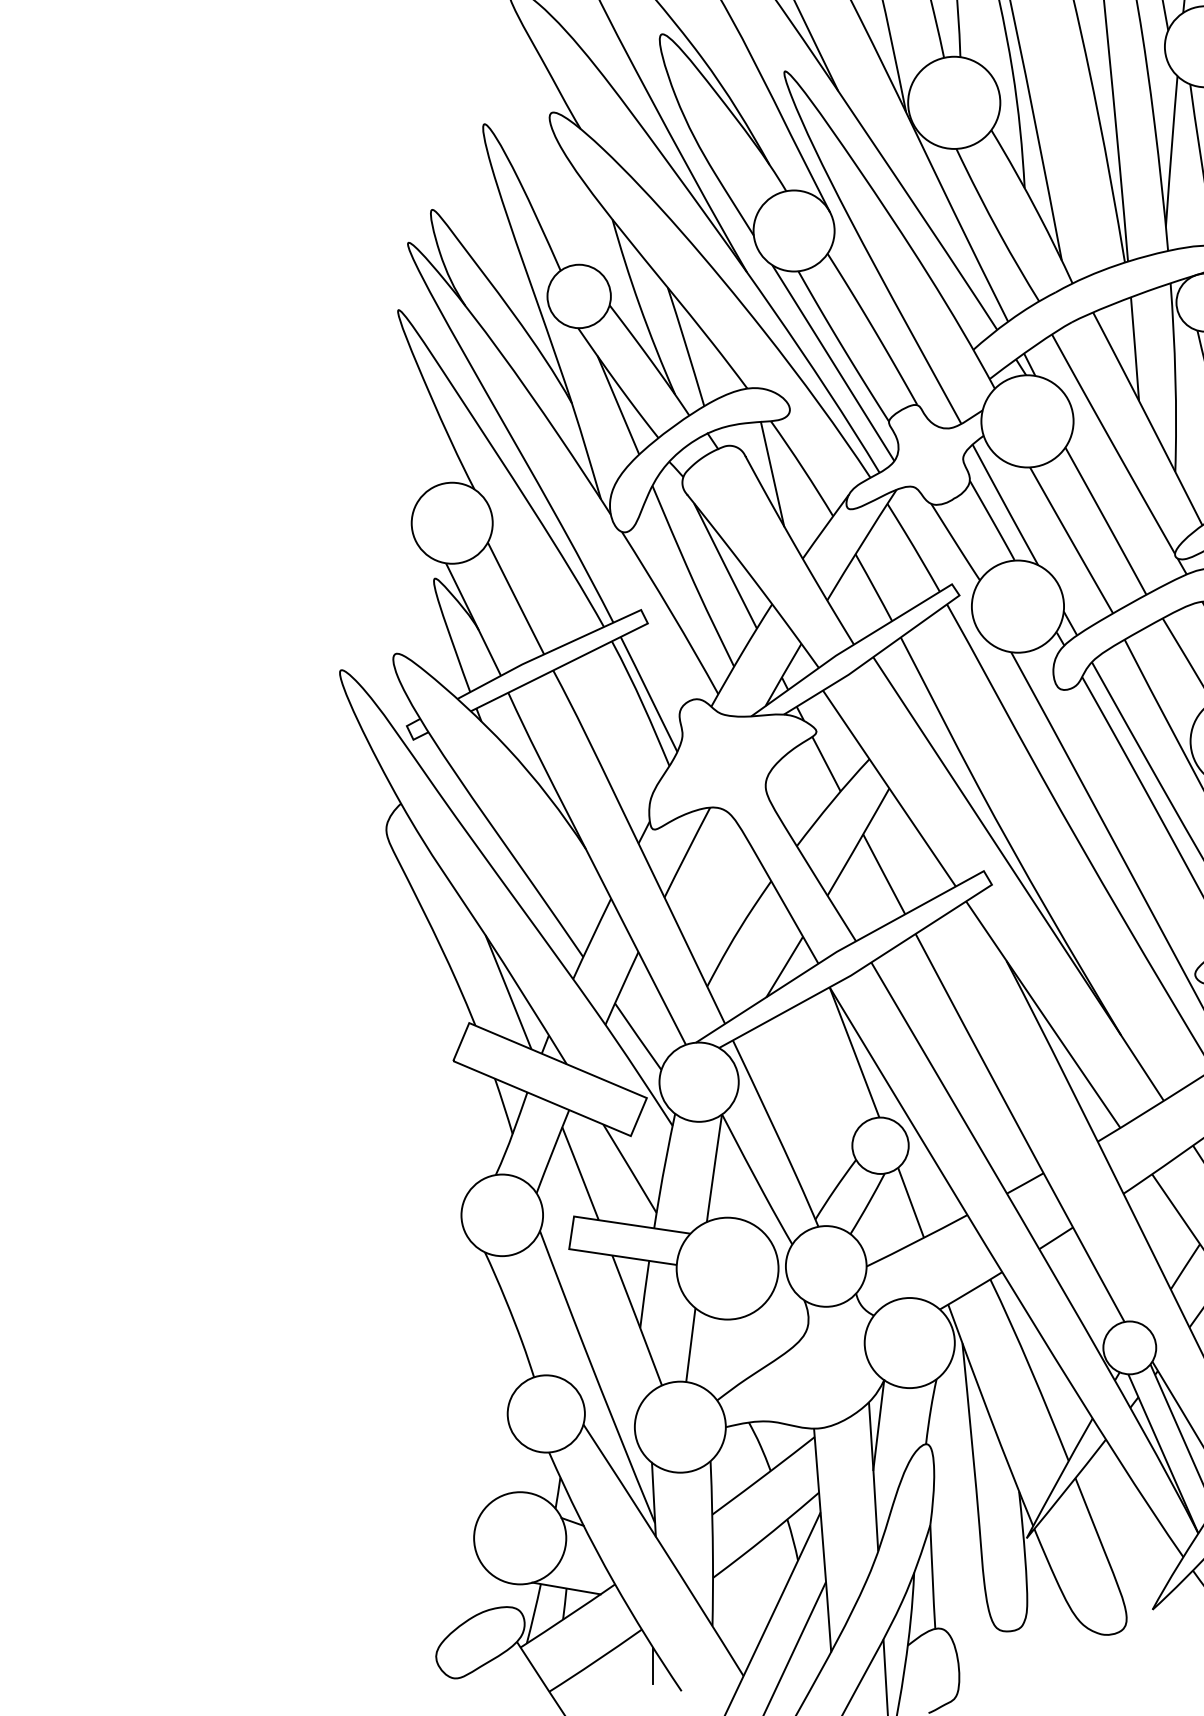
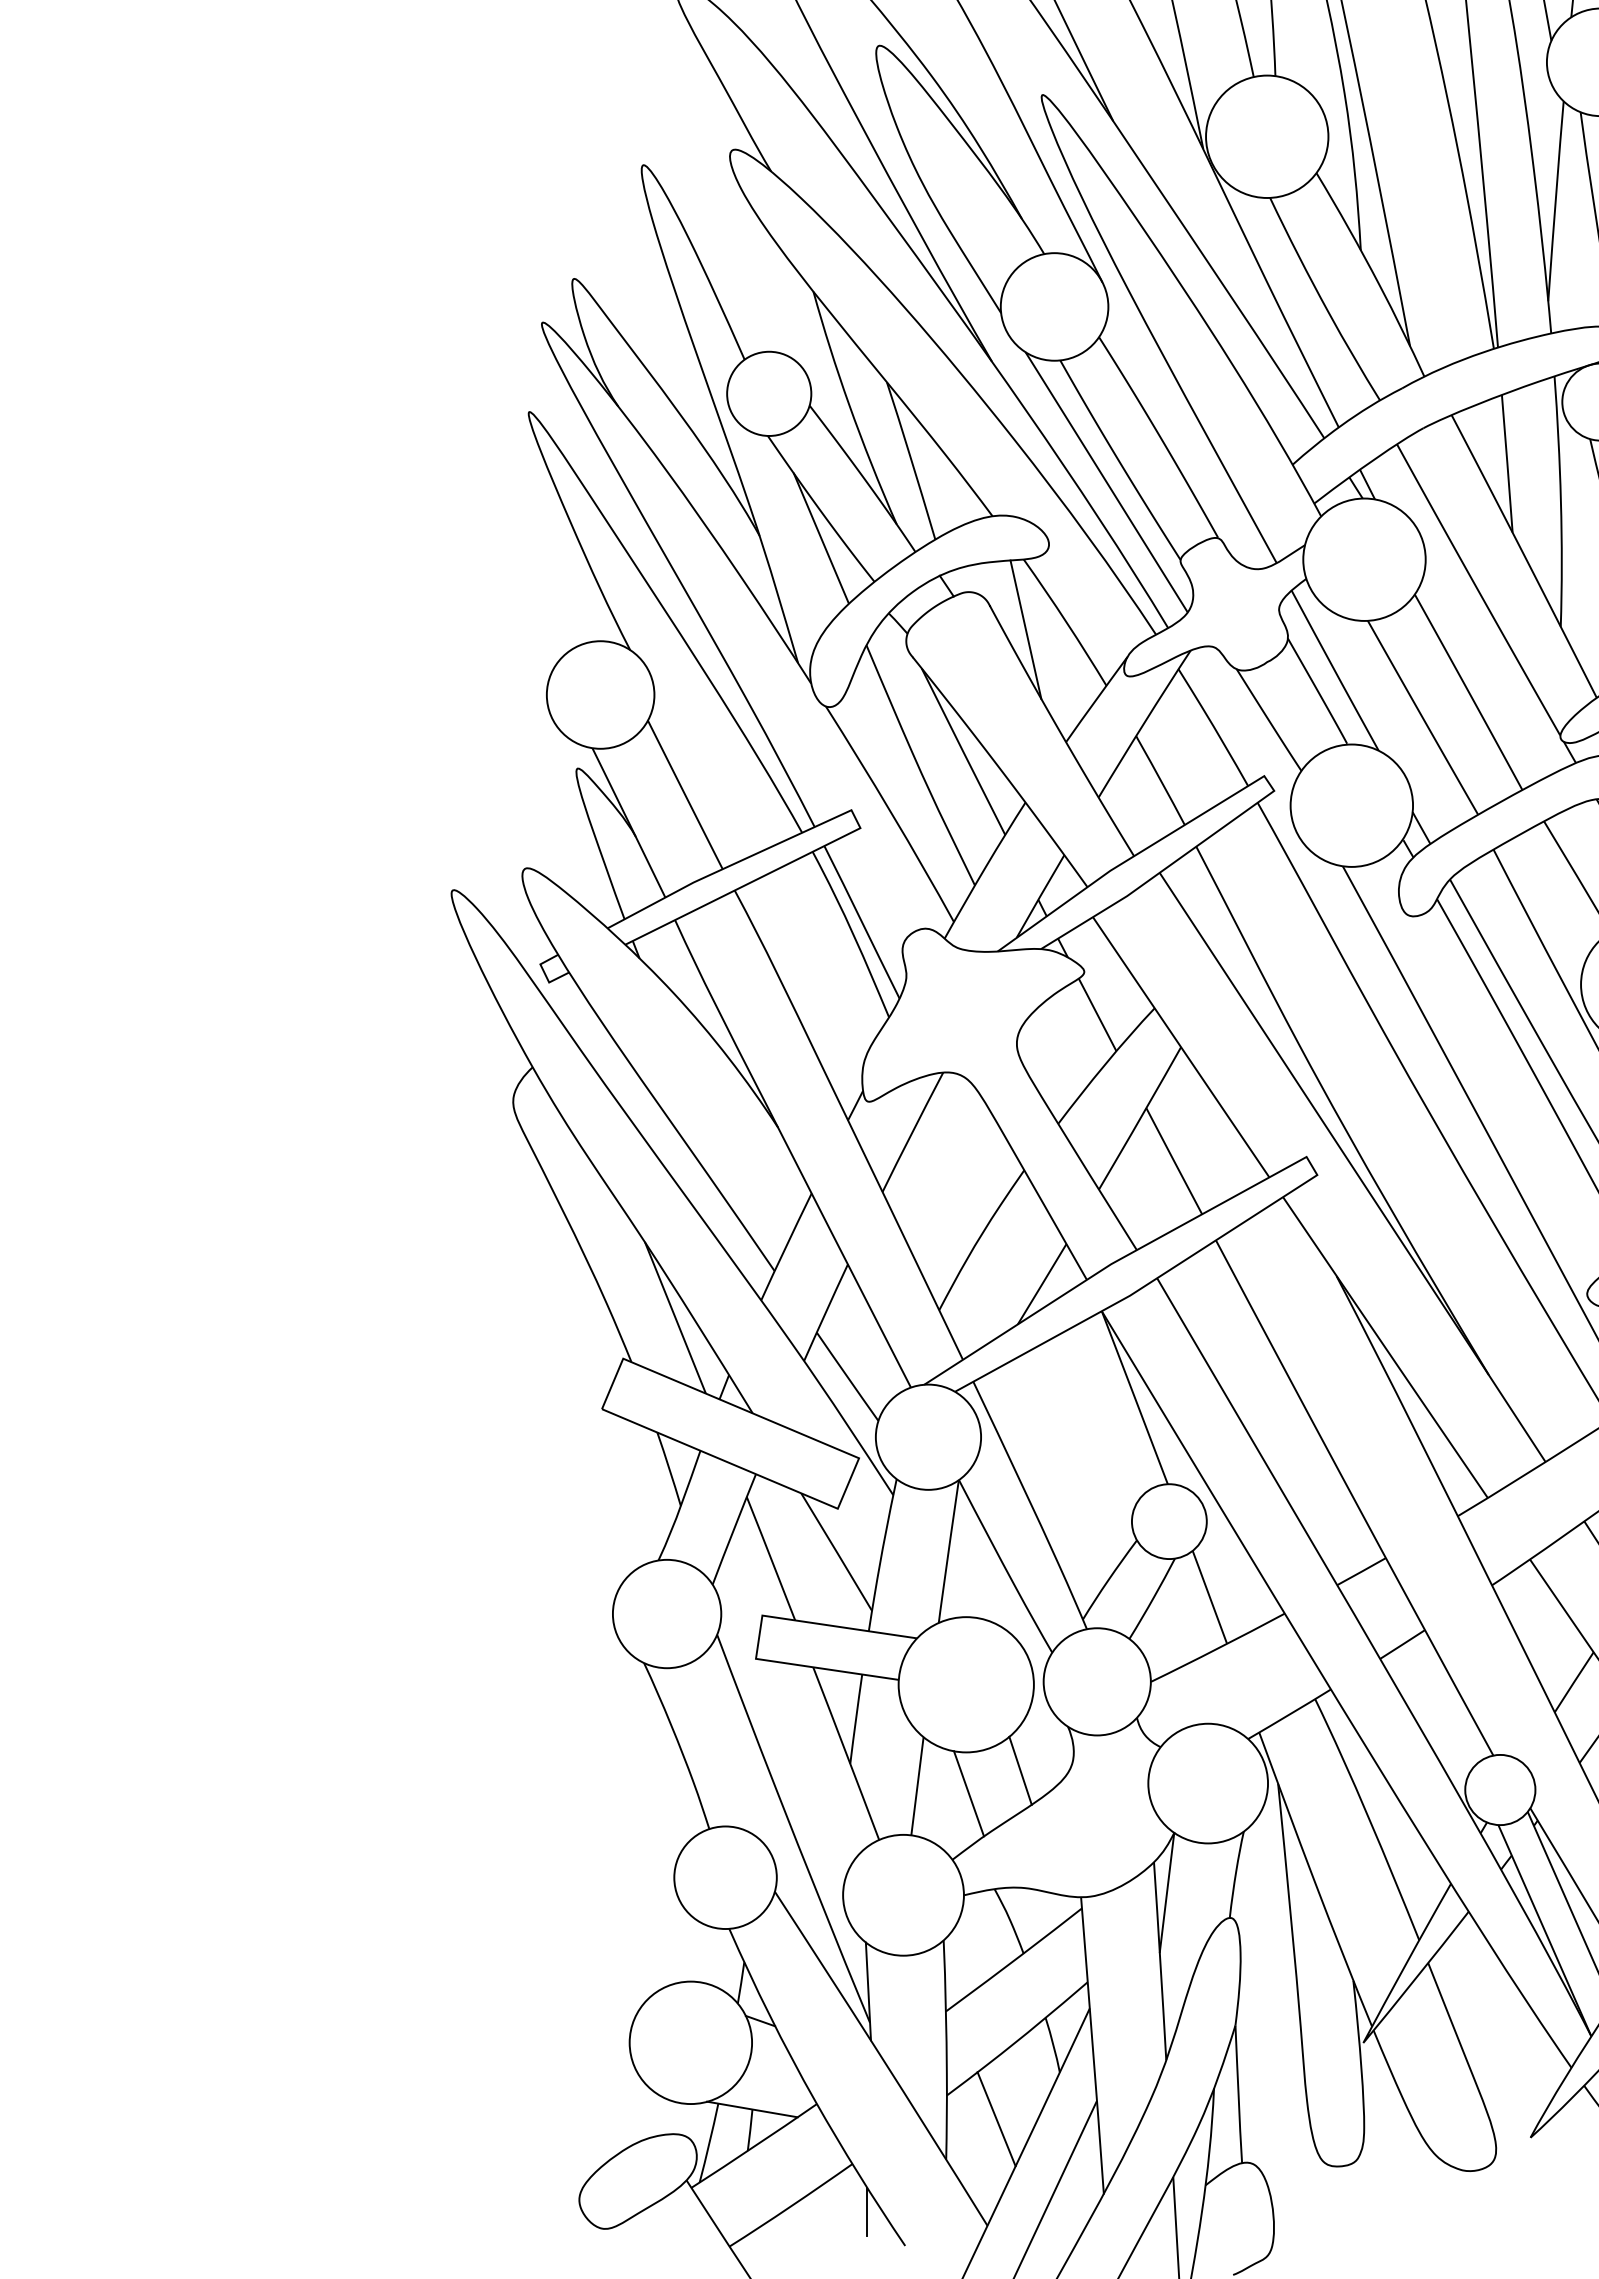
line: (768, 1333) -> (1020, 1770), added
line: (730, 1350) -> (969, 1793), added
line: (750, 1596) -> (996, 2119), added

